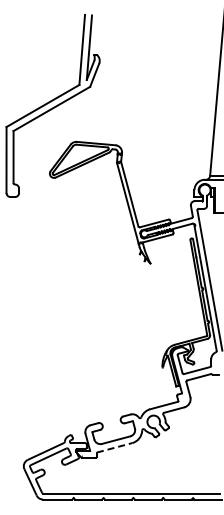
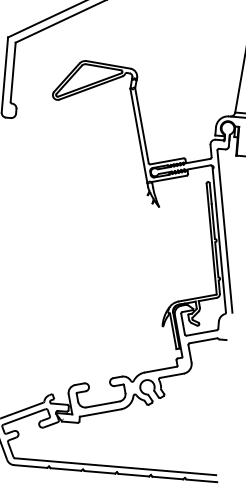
line: (115, 447) -> (101, 412), dashed -> solid

